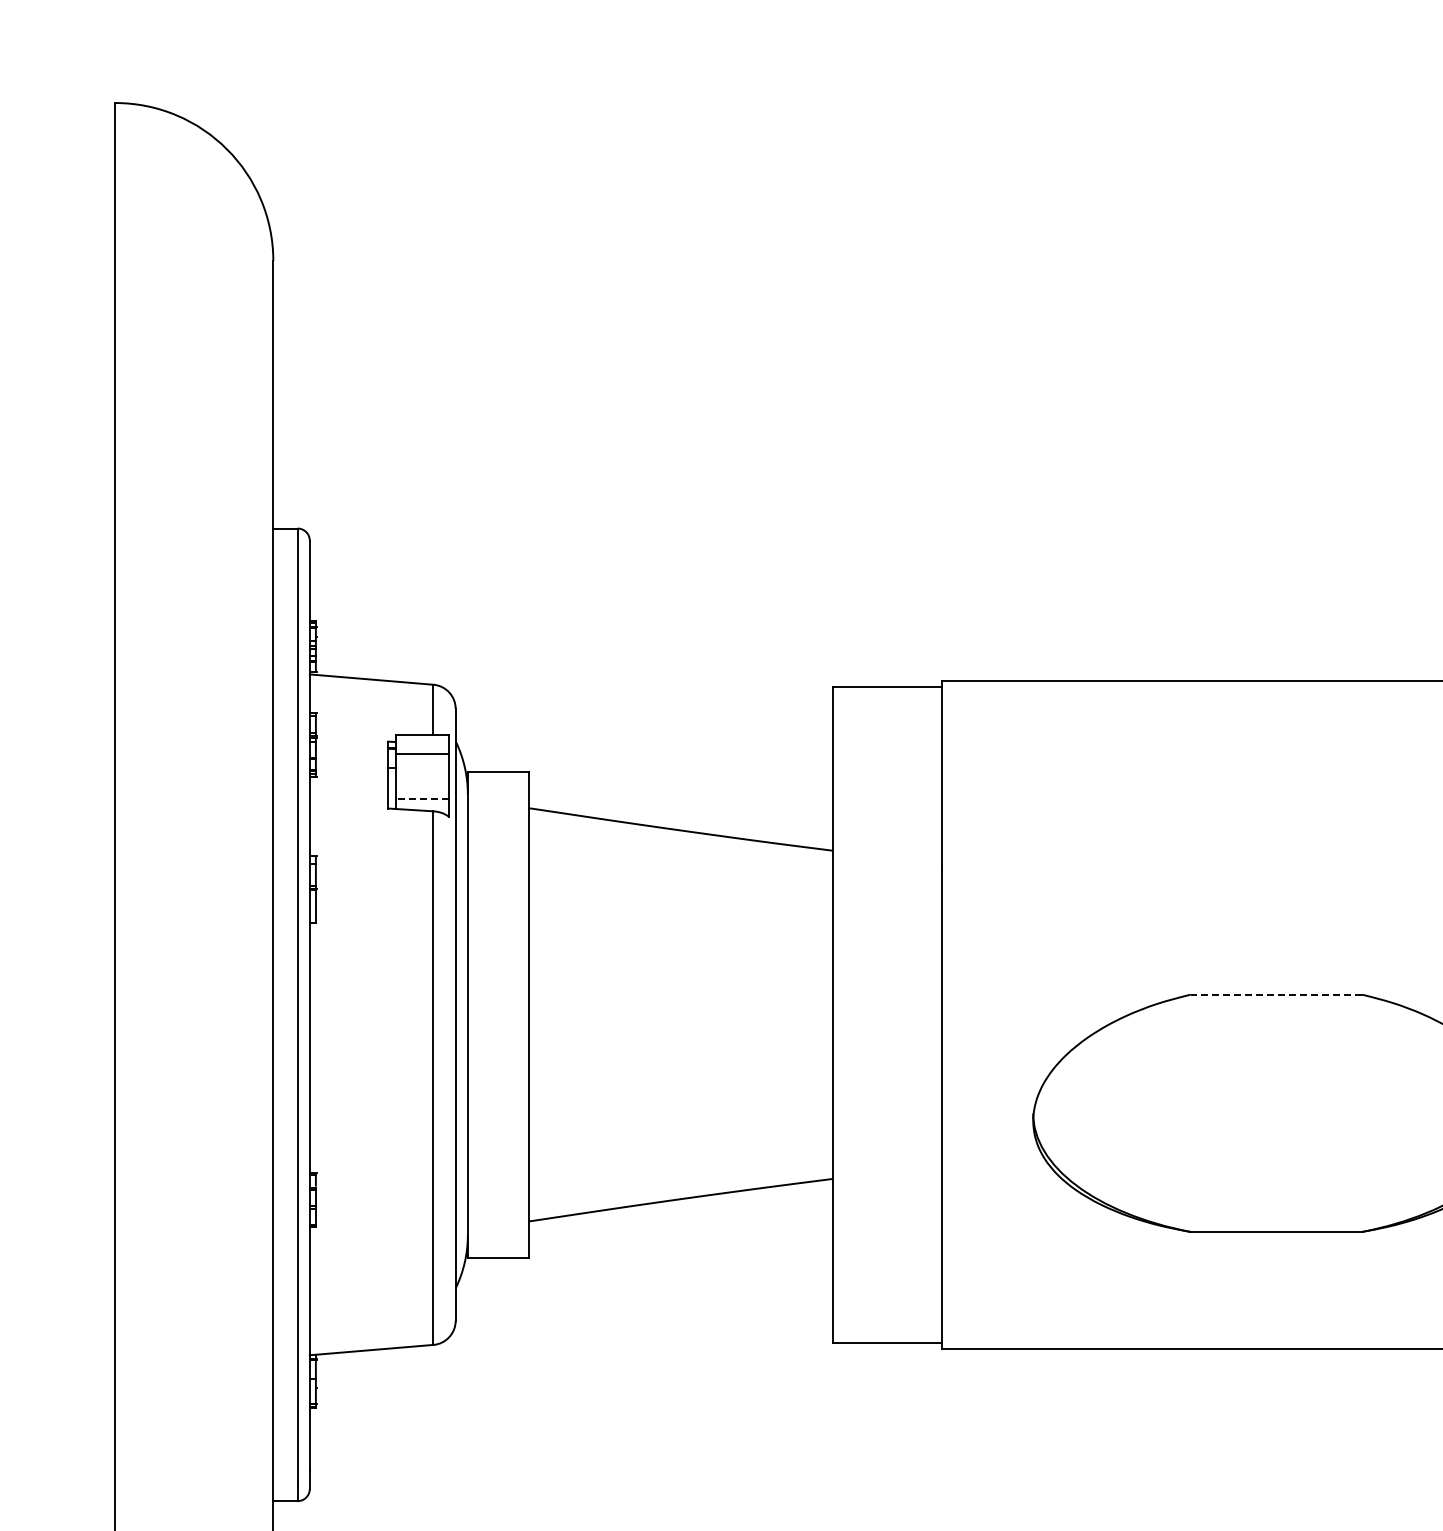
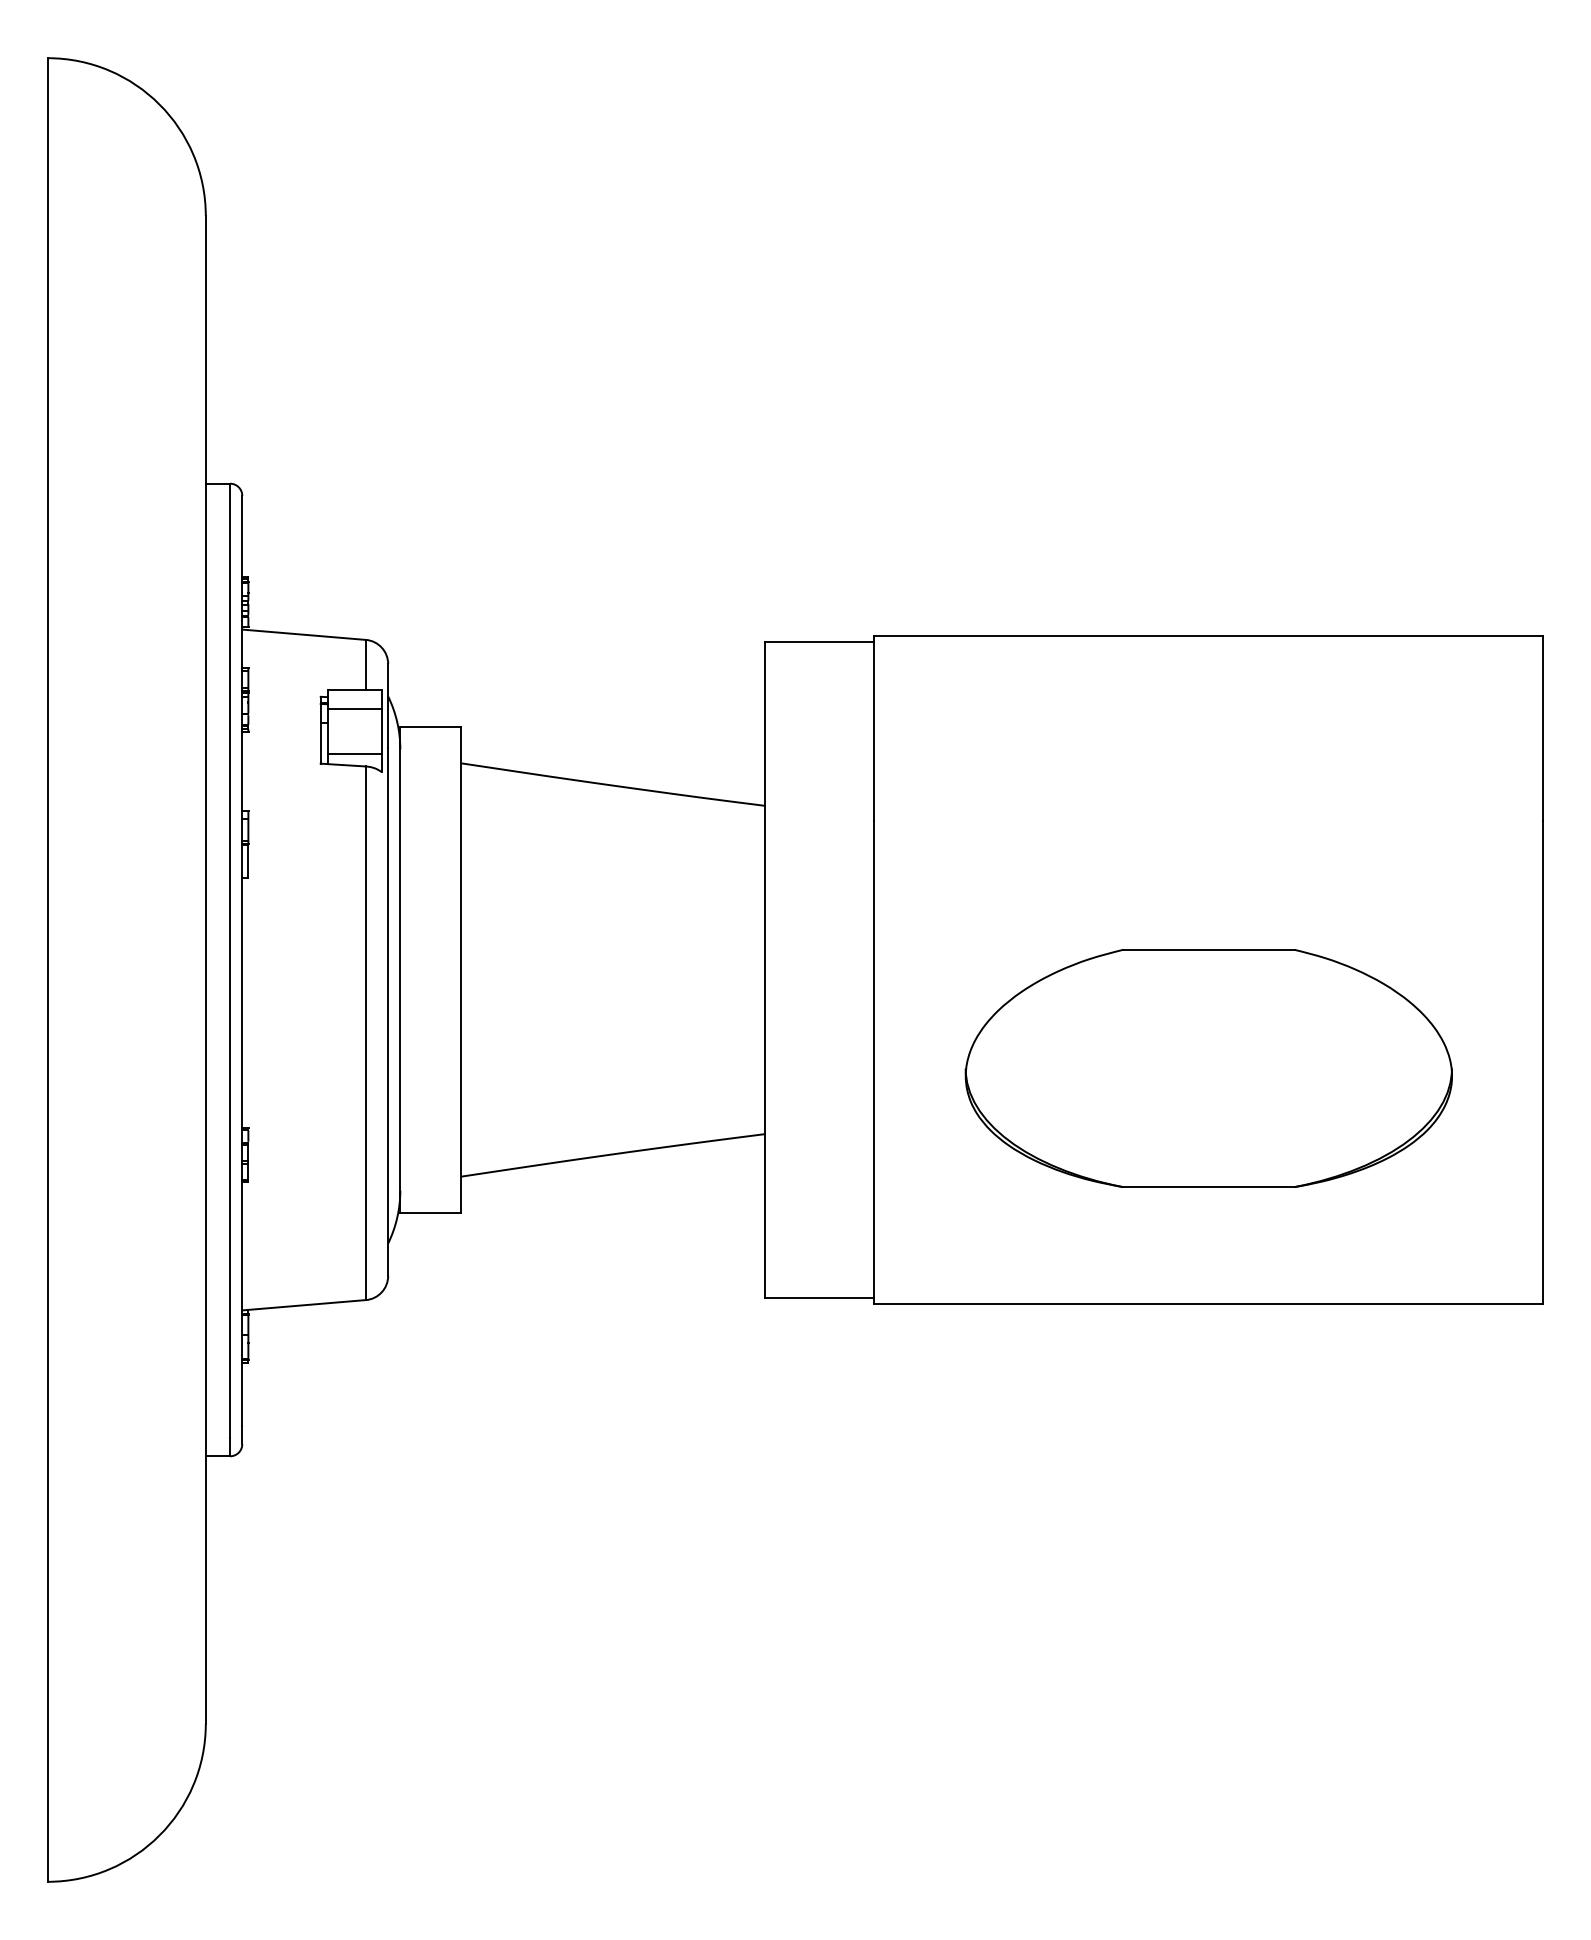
line: (422, 799) -> (354, 754), dashed -> solid
line: (1276, 994) -> (1208, 949), dashed -> solid

